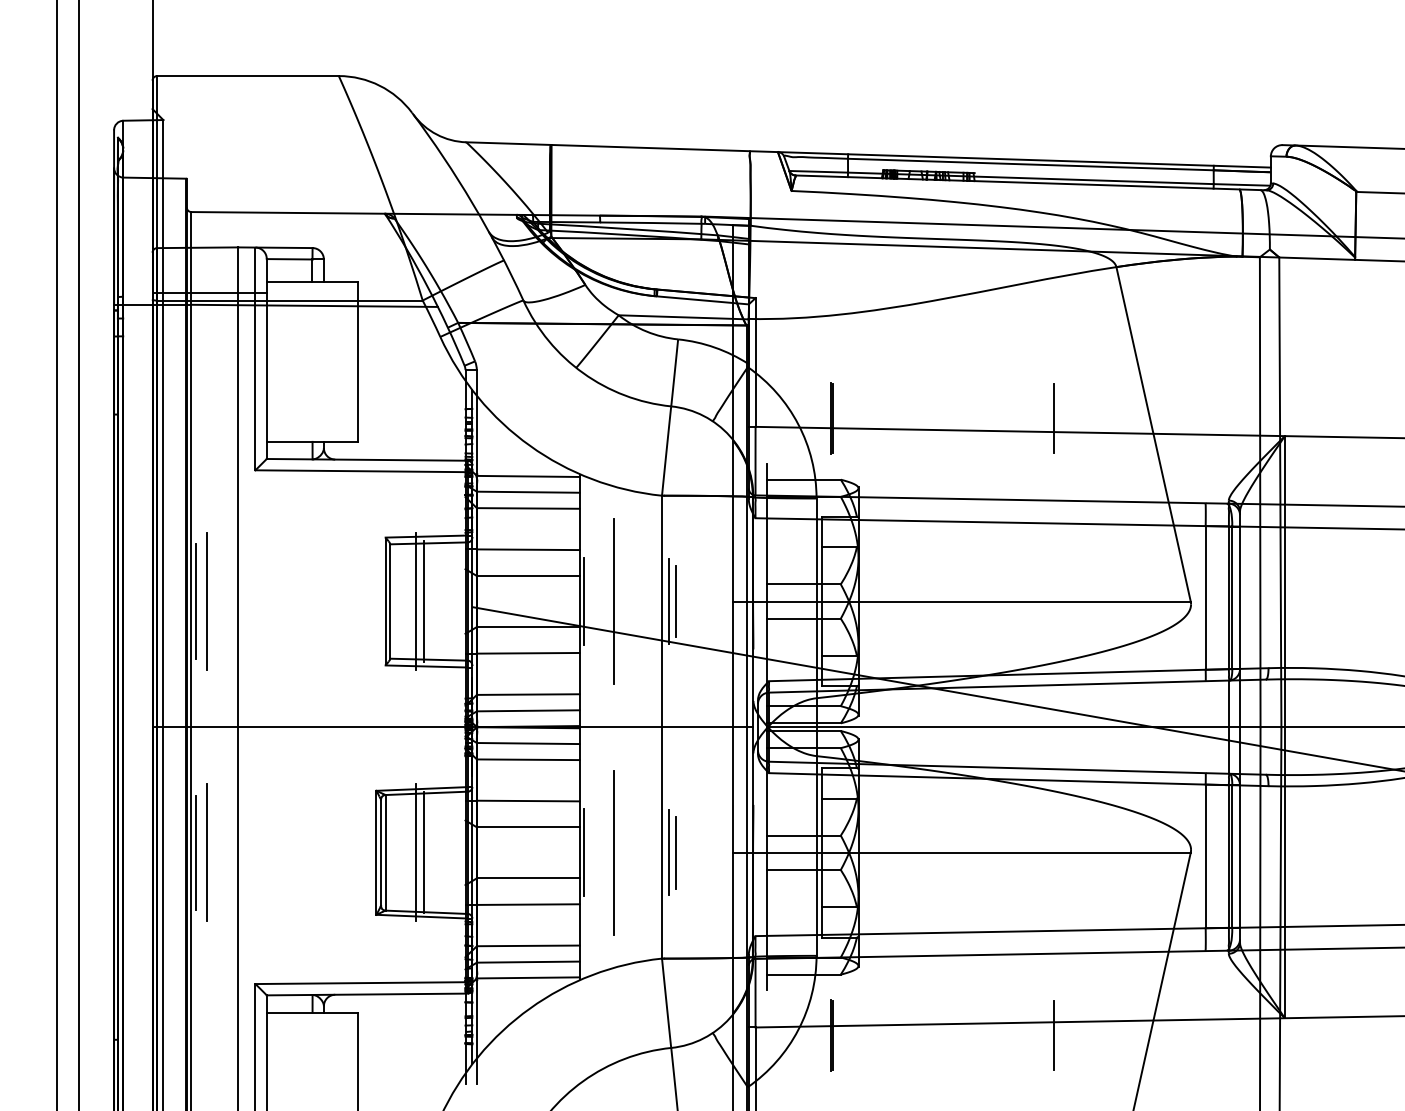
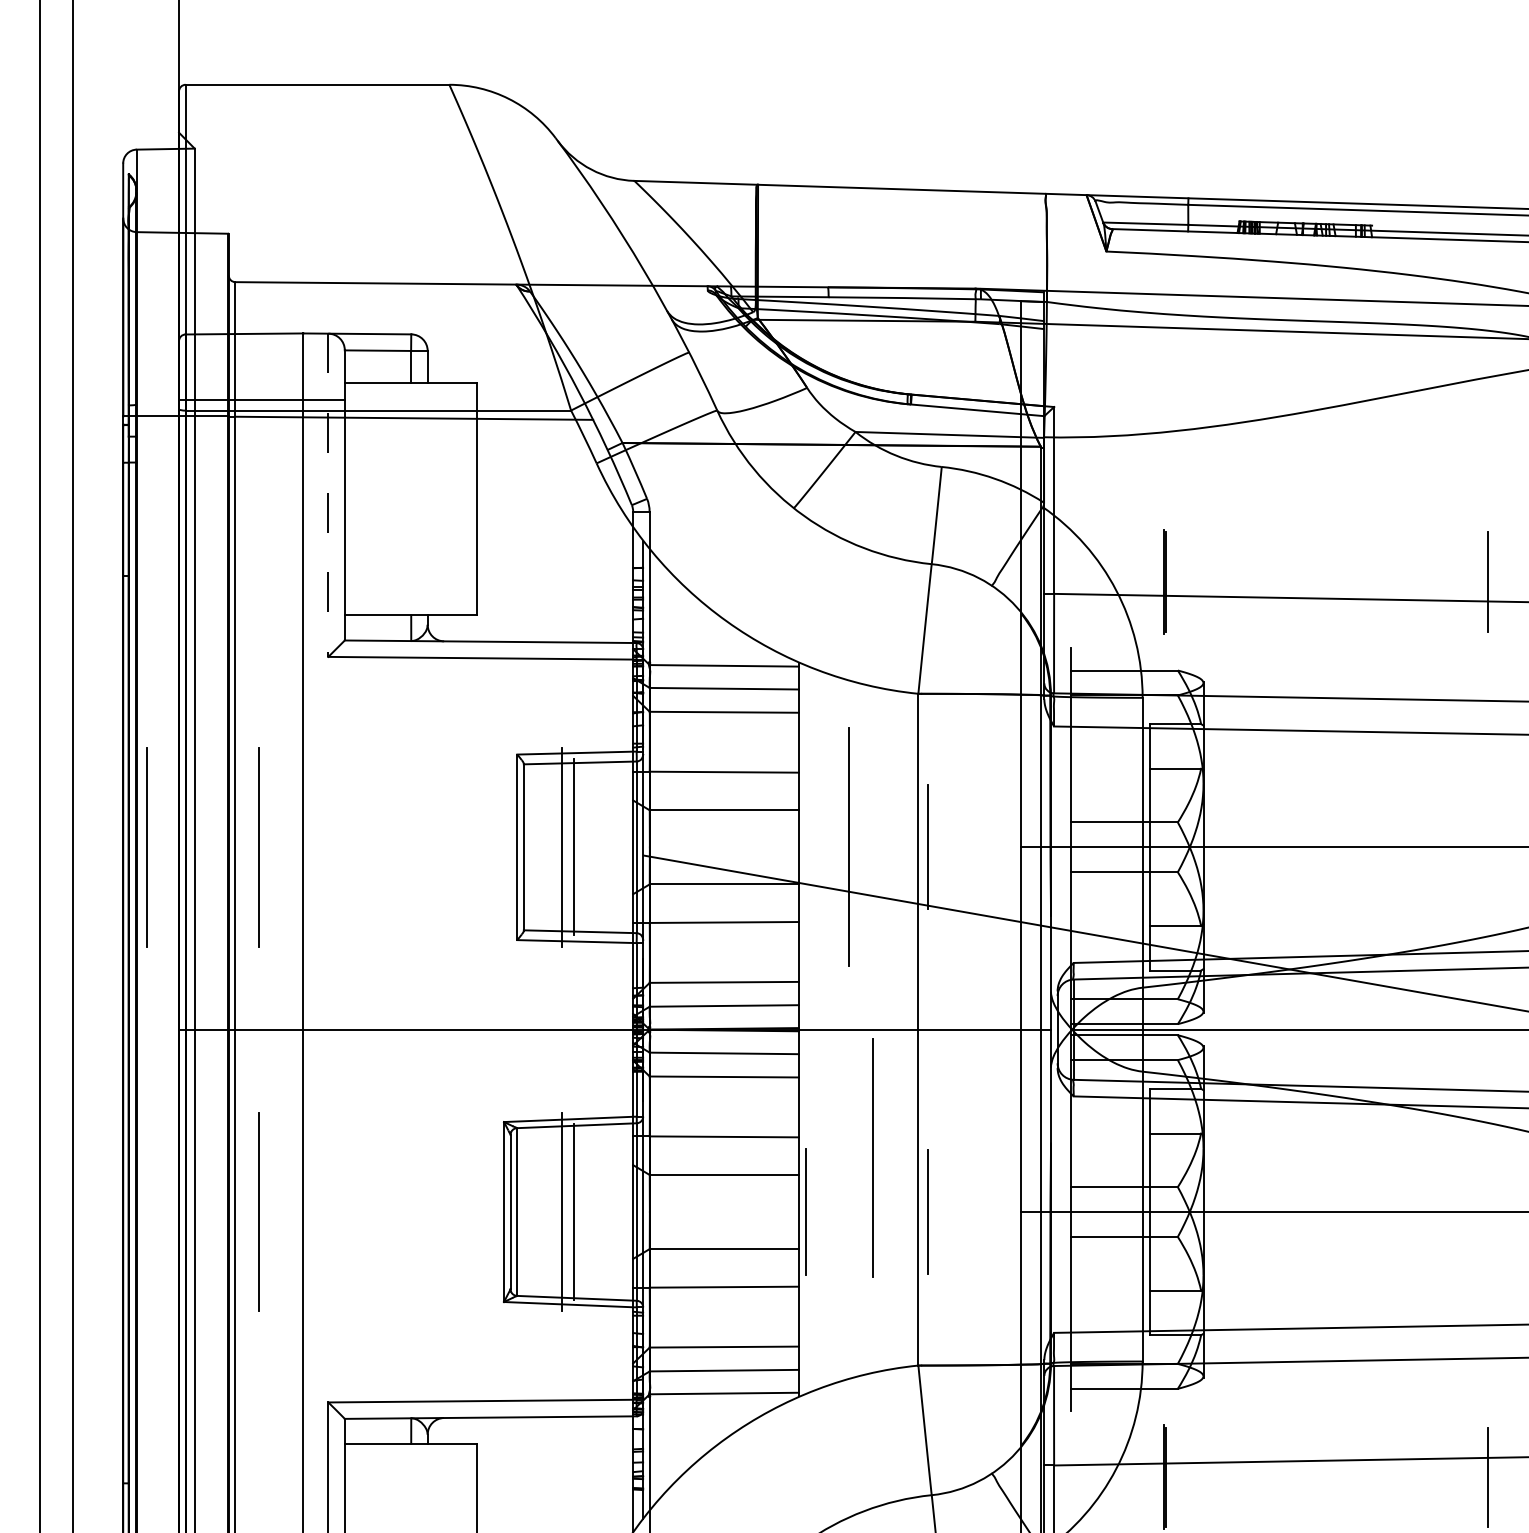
line: (255, 359) -> (328, 496), solid -> dashed
line: (129, 601) -> (145, 847), added
line: (195, 601) -> (241, 847), removed
line: (584, 601) -> (805, 847), removed
line: (675, 601) -> (937, 847), removed
line: (195, 852) -> (241, 1211), removed
line: (613, 852) -> (872, 1157), moved
line: (675, 852) -> (937, 1211), removed

